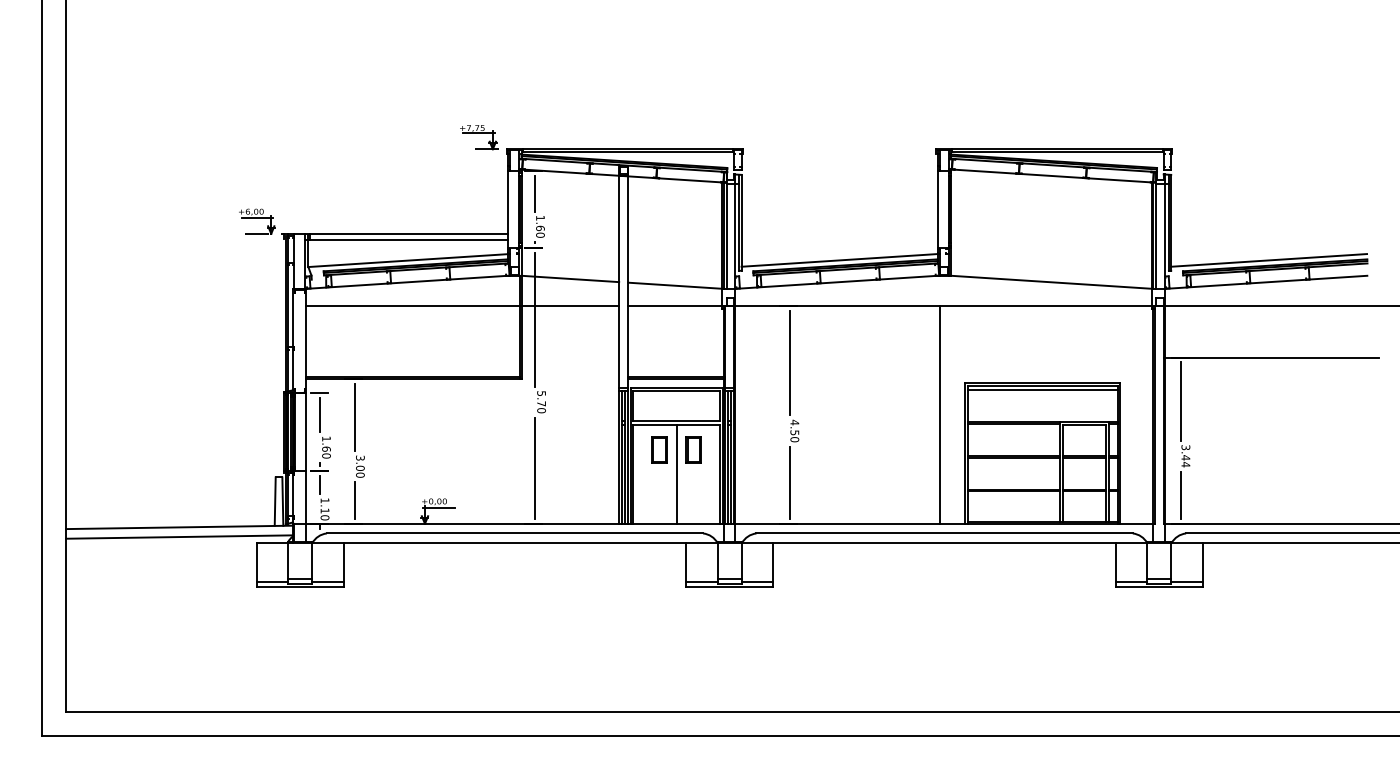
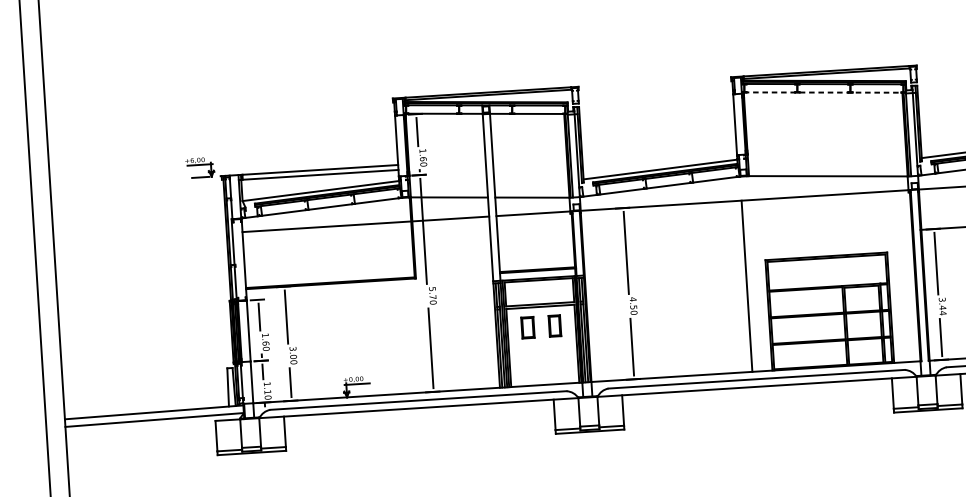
part: (479, 137) -> (370, 90), removed
line: (1052, 176) -> (823, 92), solid -> dashed
line: (1042, 389) -> (826, 261), removed
line: (676, 473) -> (542, 345), removed

